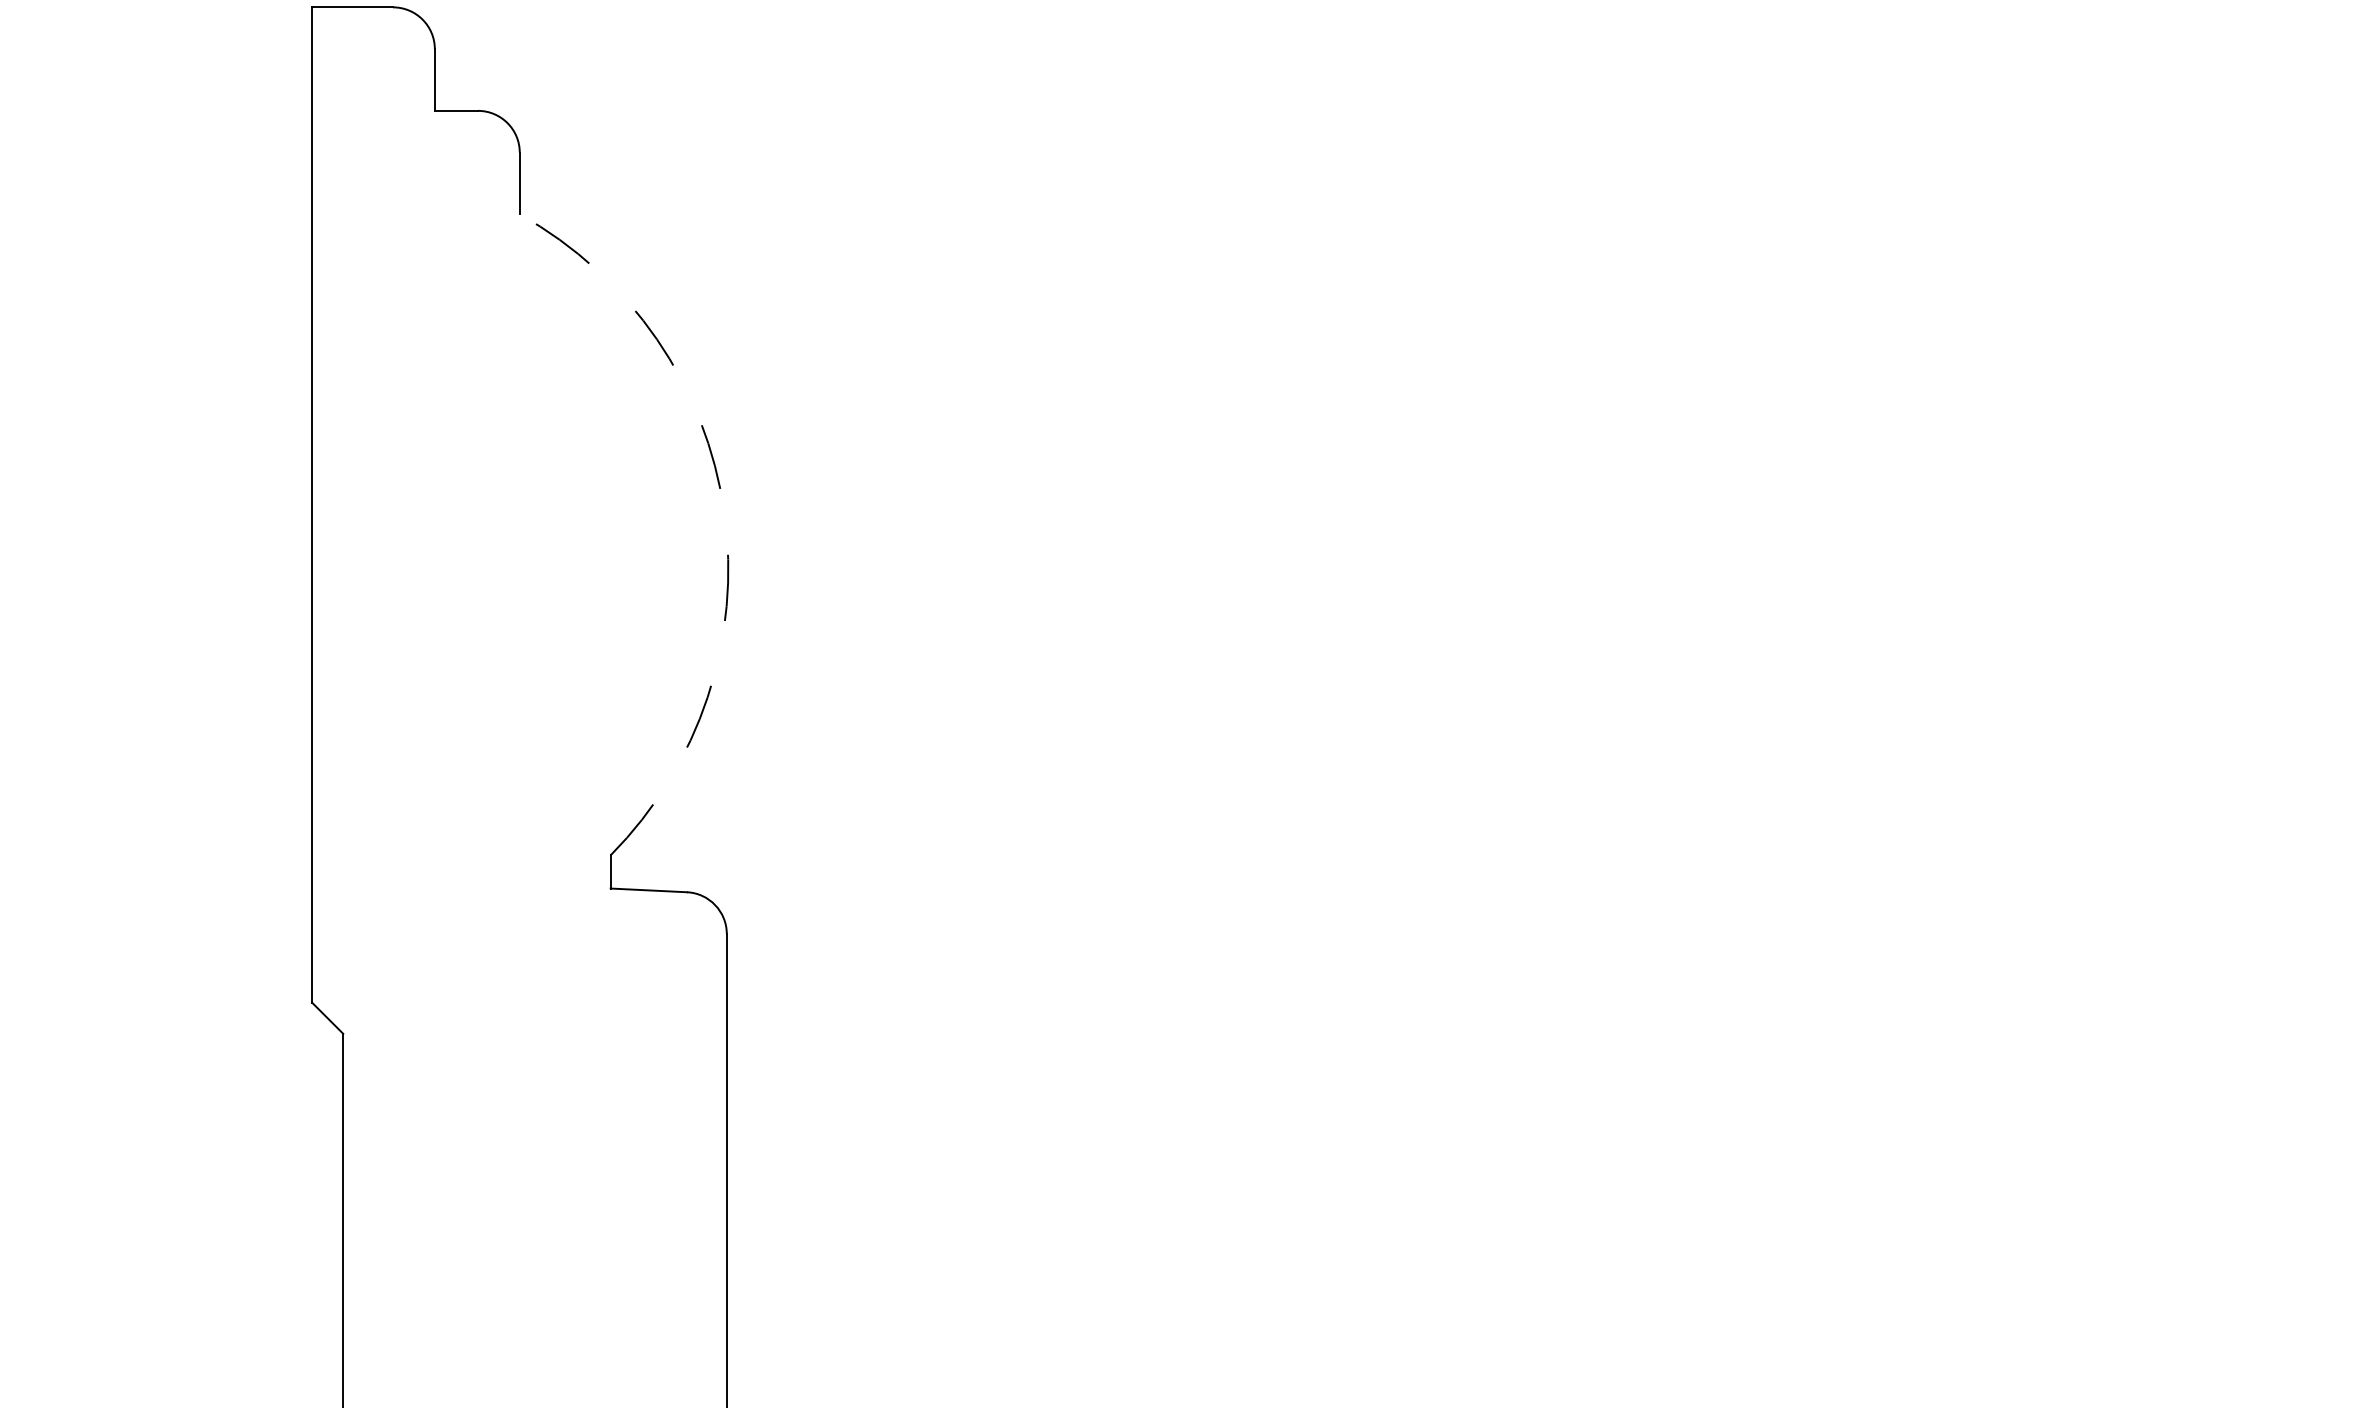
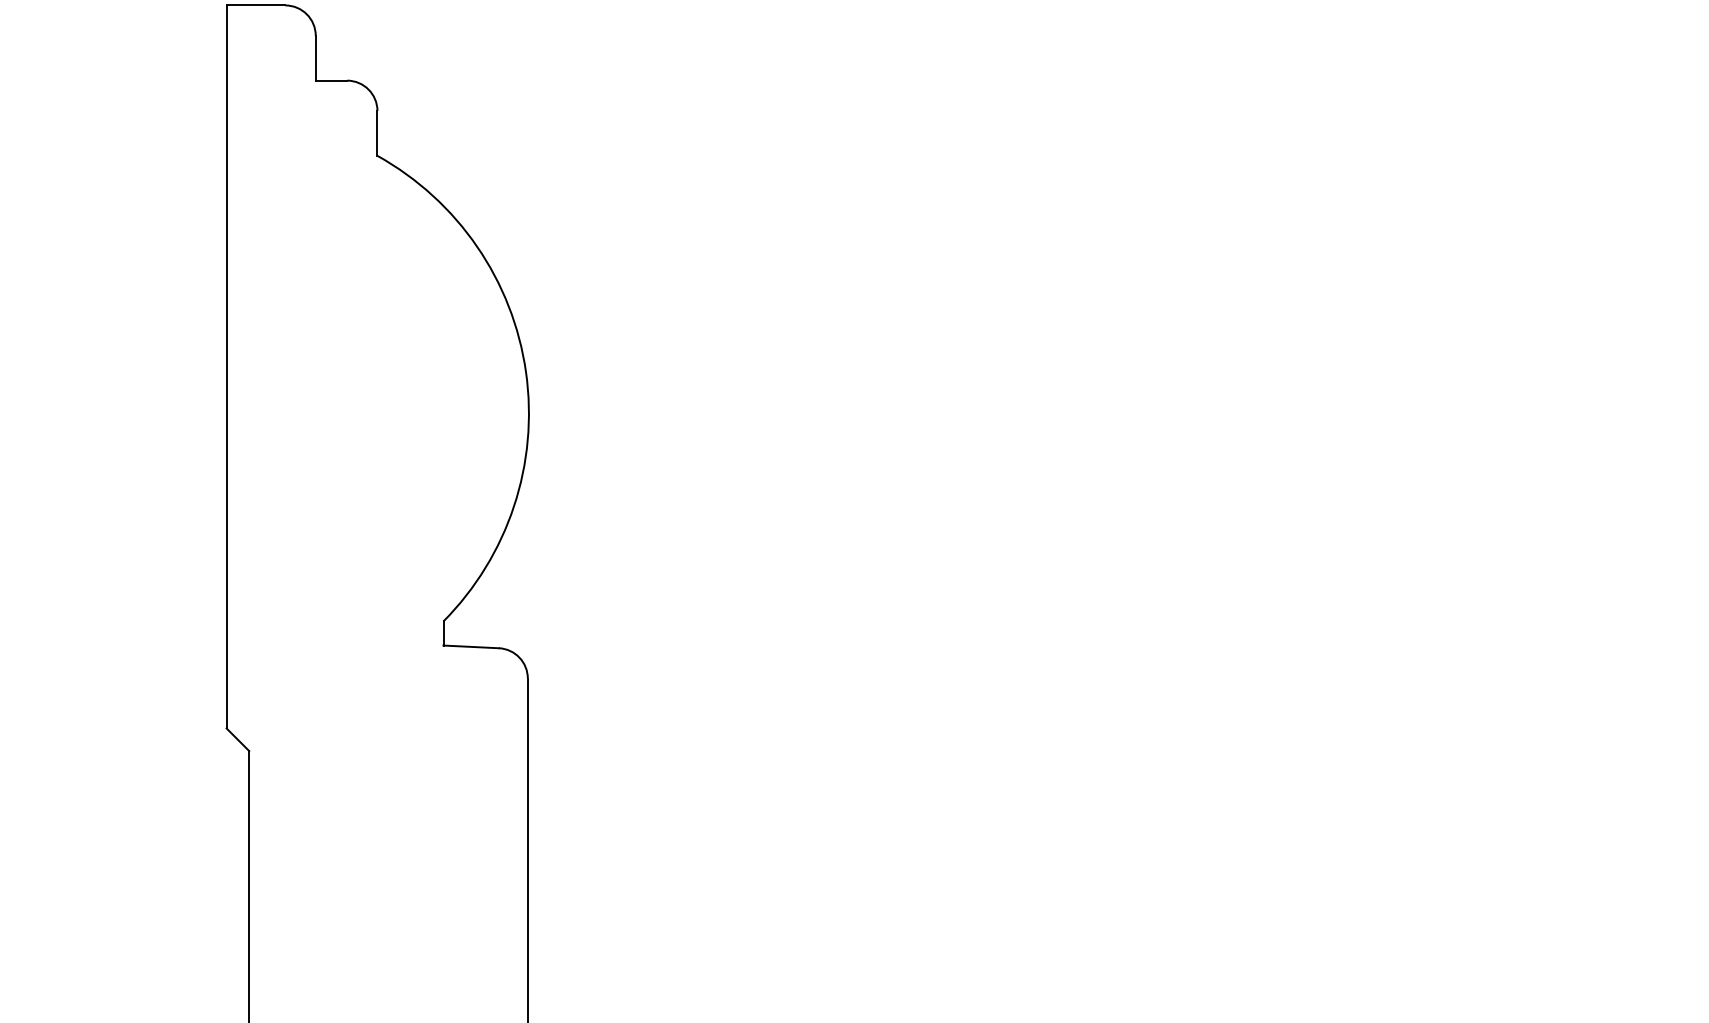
arc: (724, 512) -> (526, 372), dashed -> solid

